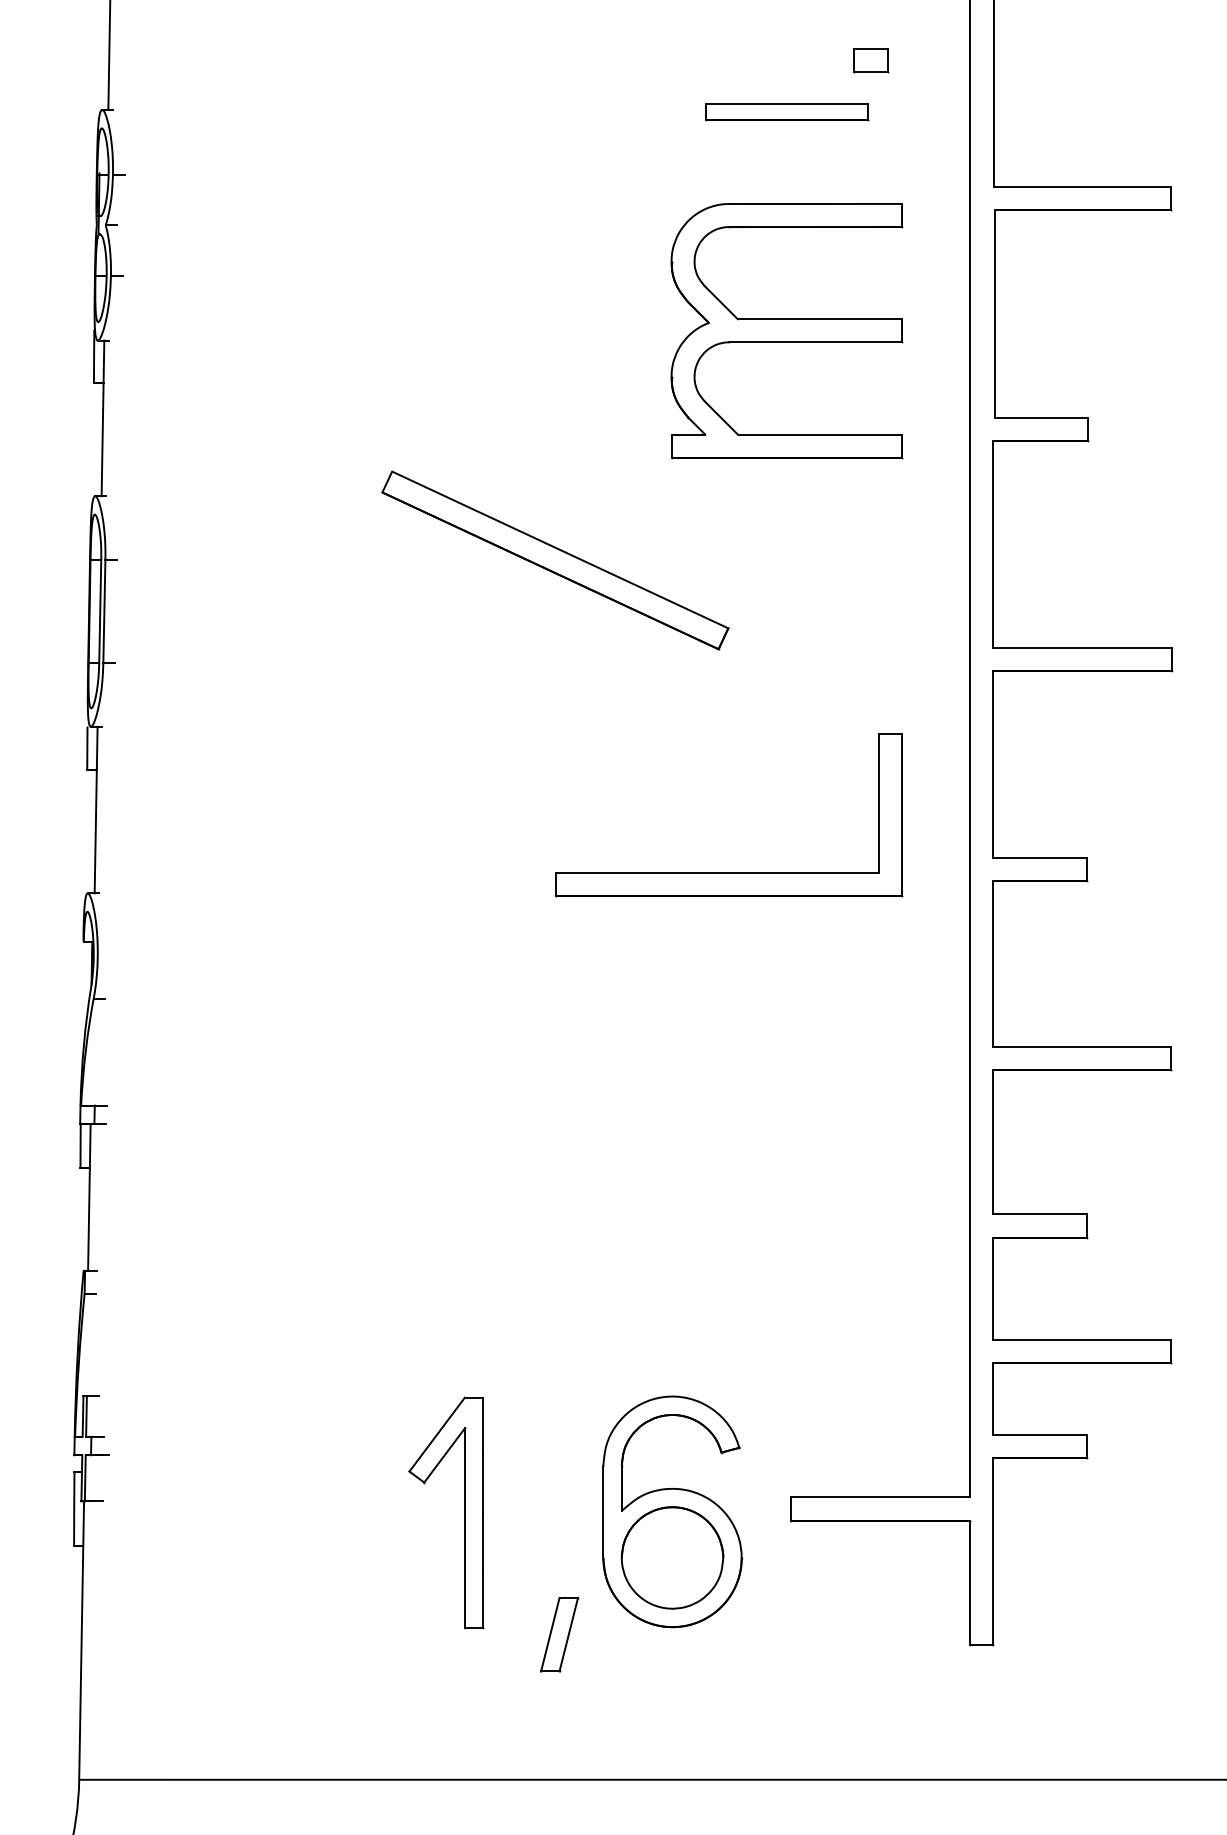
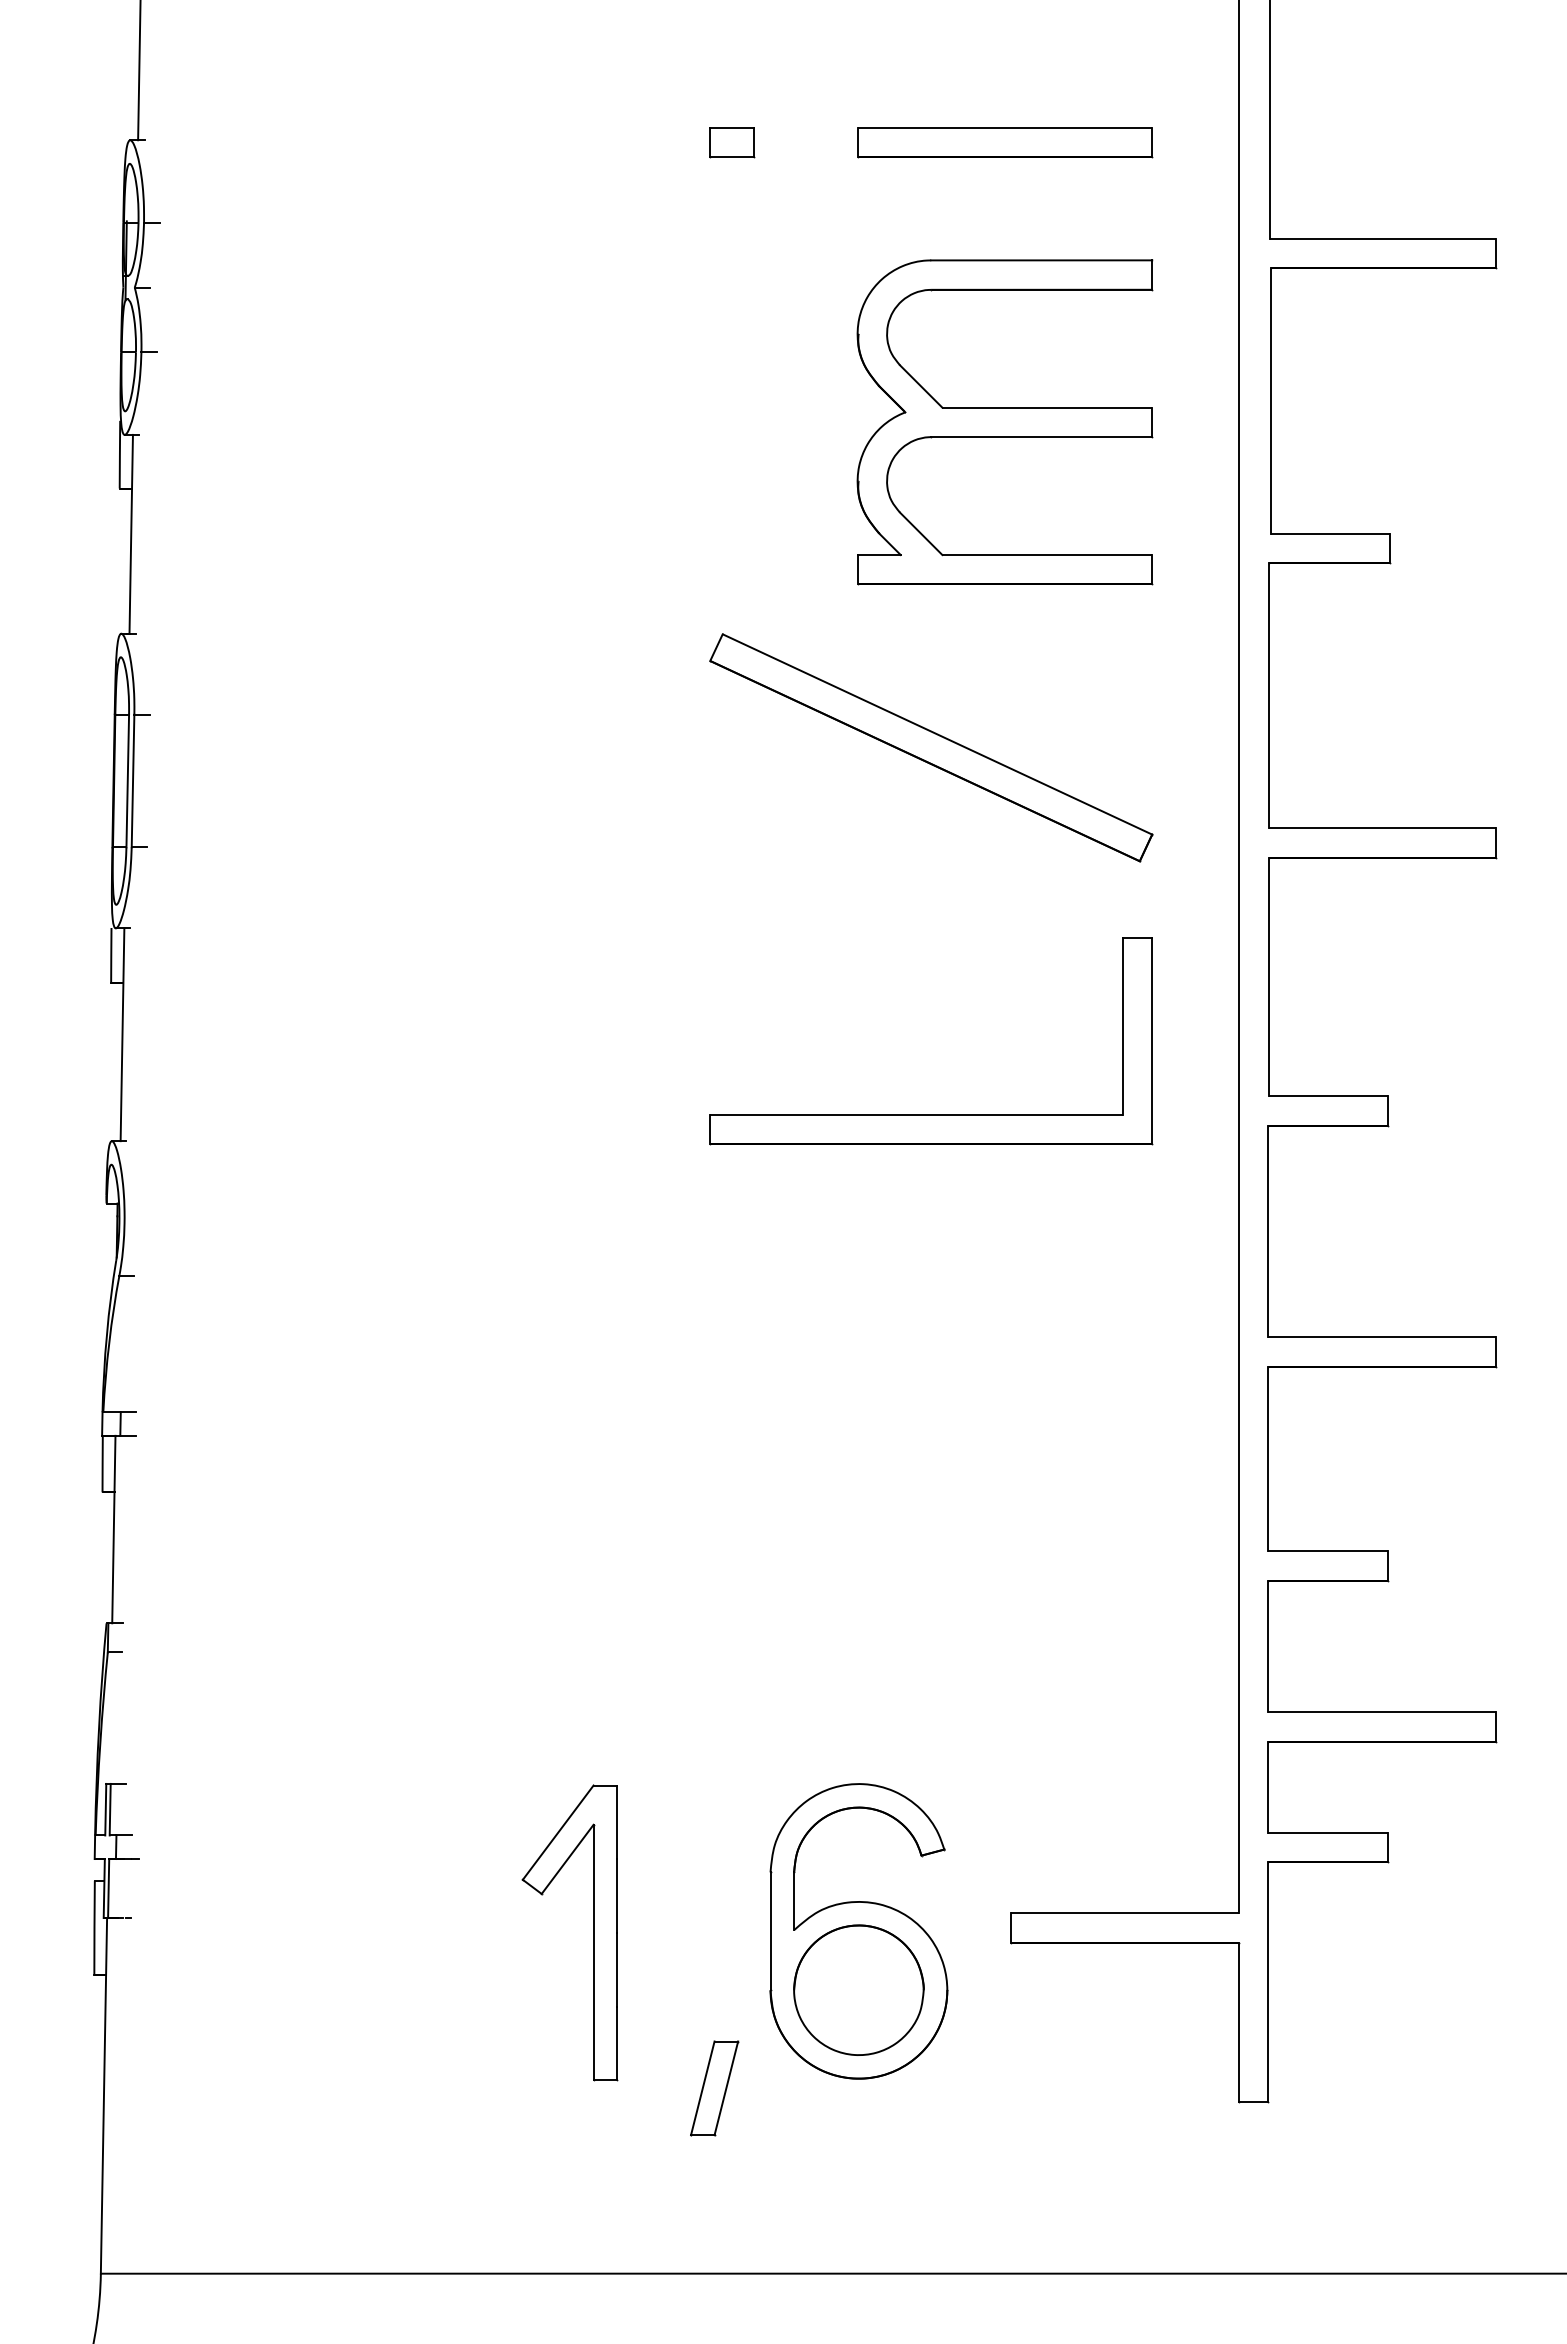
part: (871, 60) -> (732, 142), moved
part: (787, 111) -> (1005, 142), size x1.43
part: (555, 560) -> (931, 747), moved

